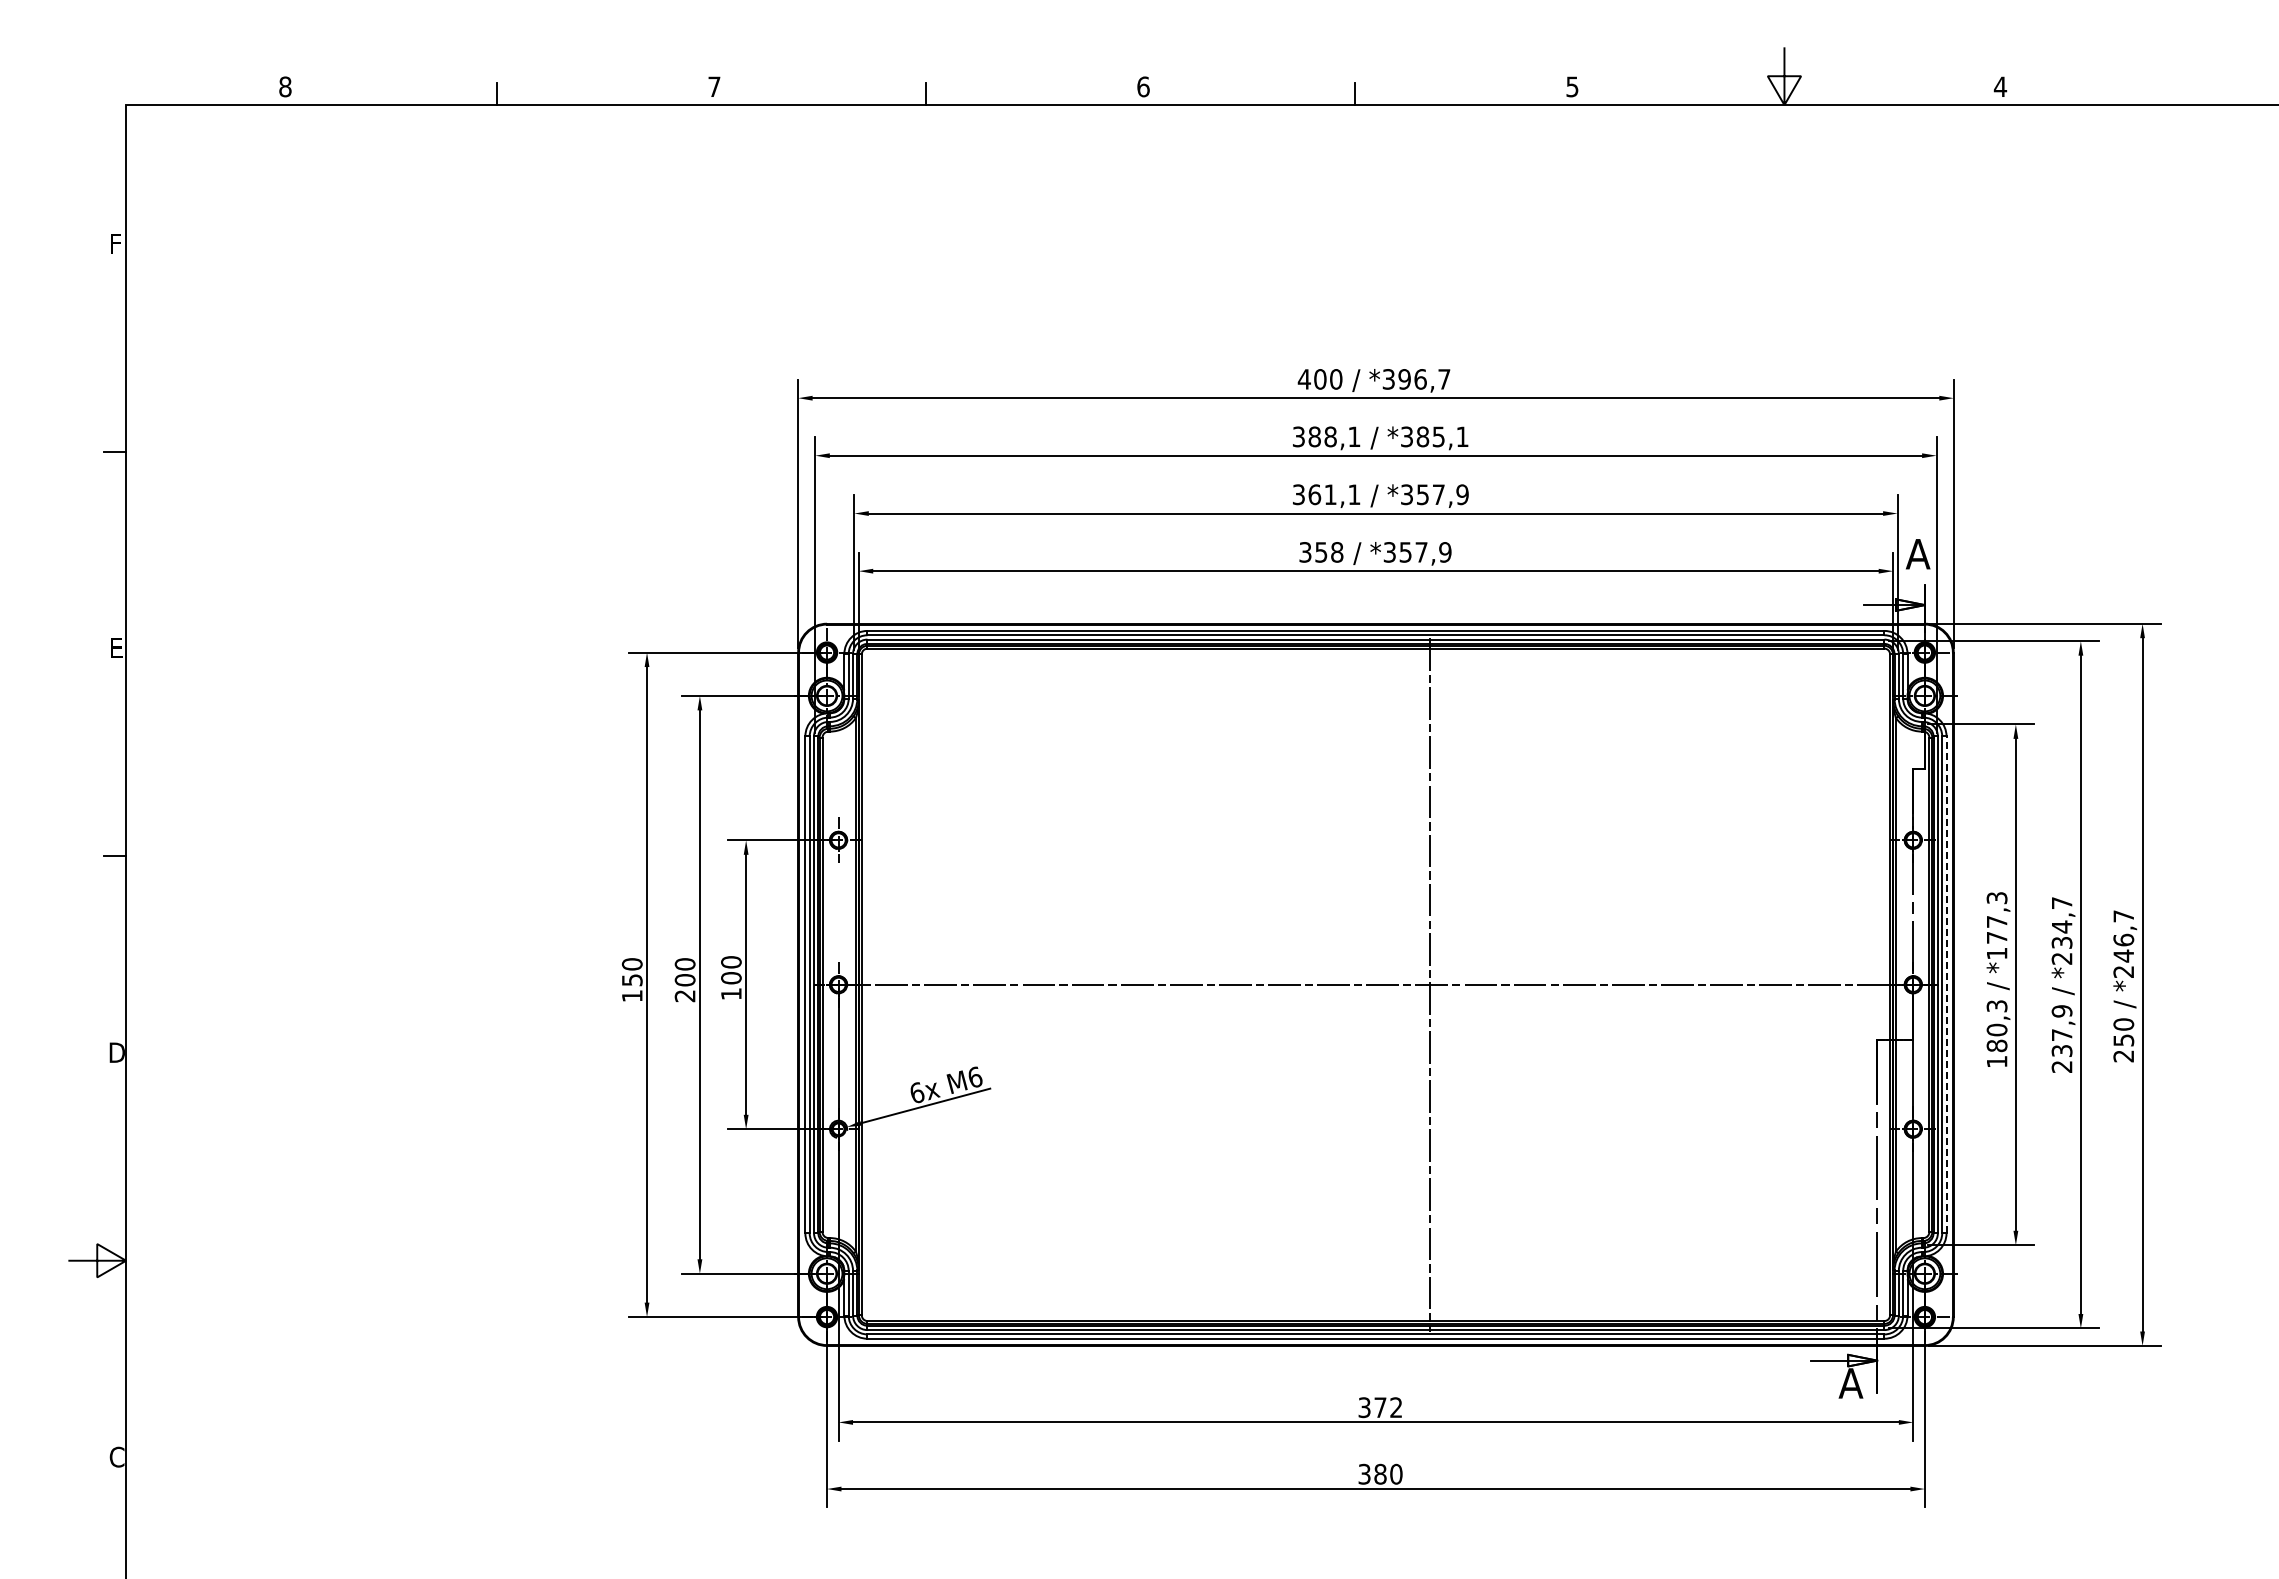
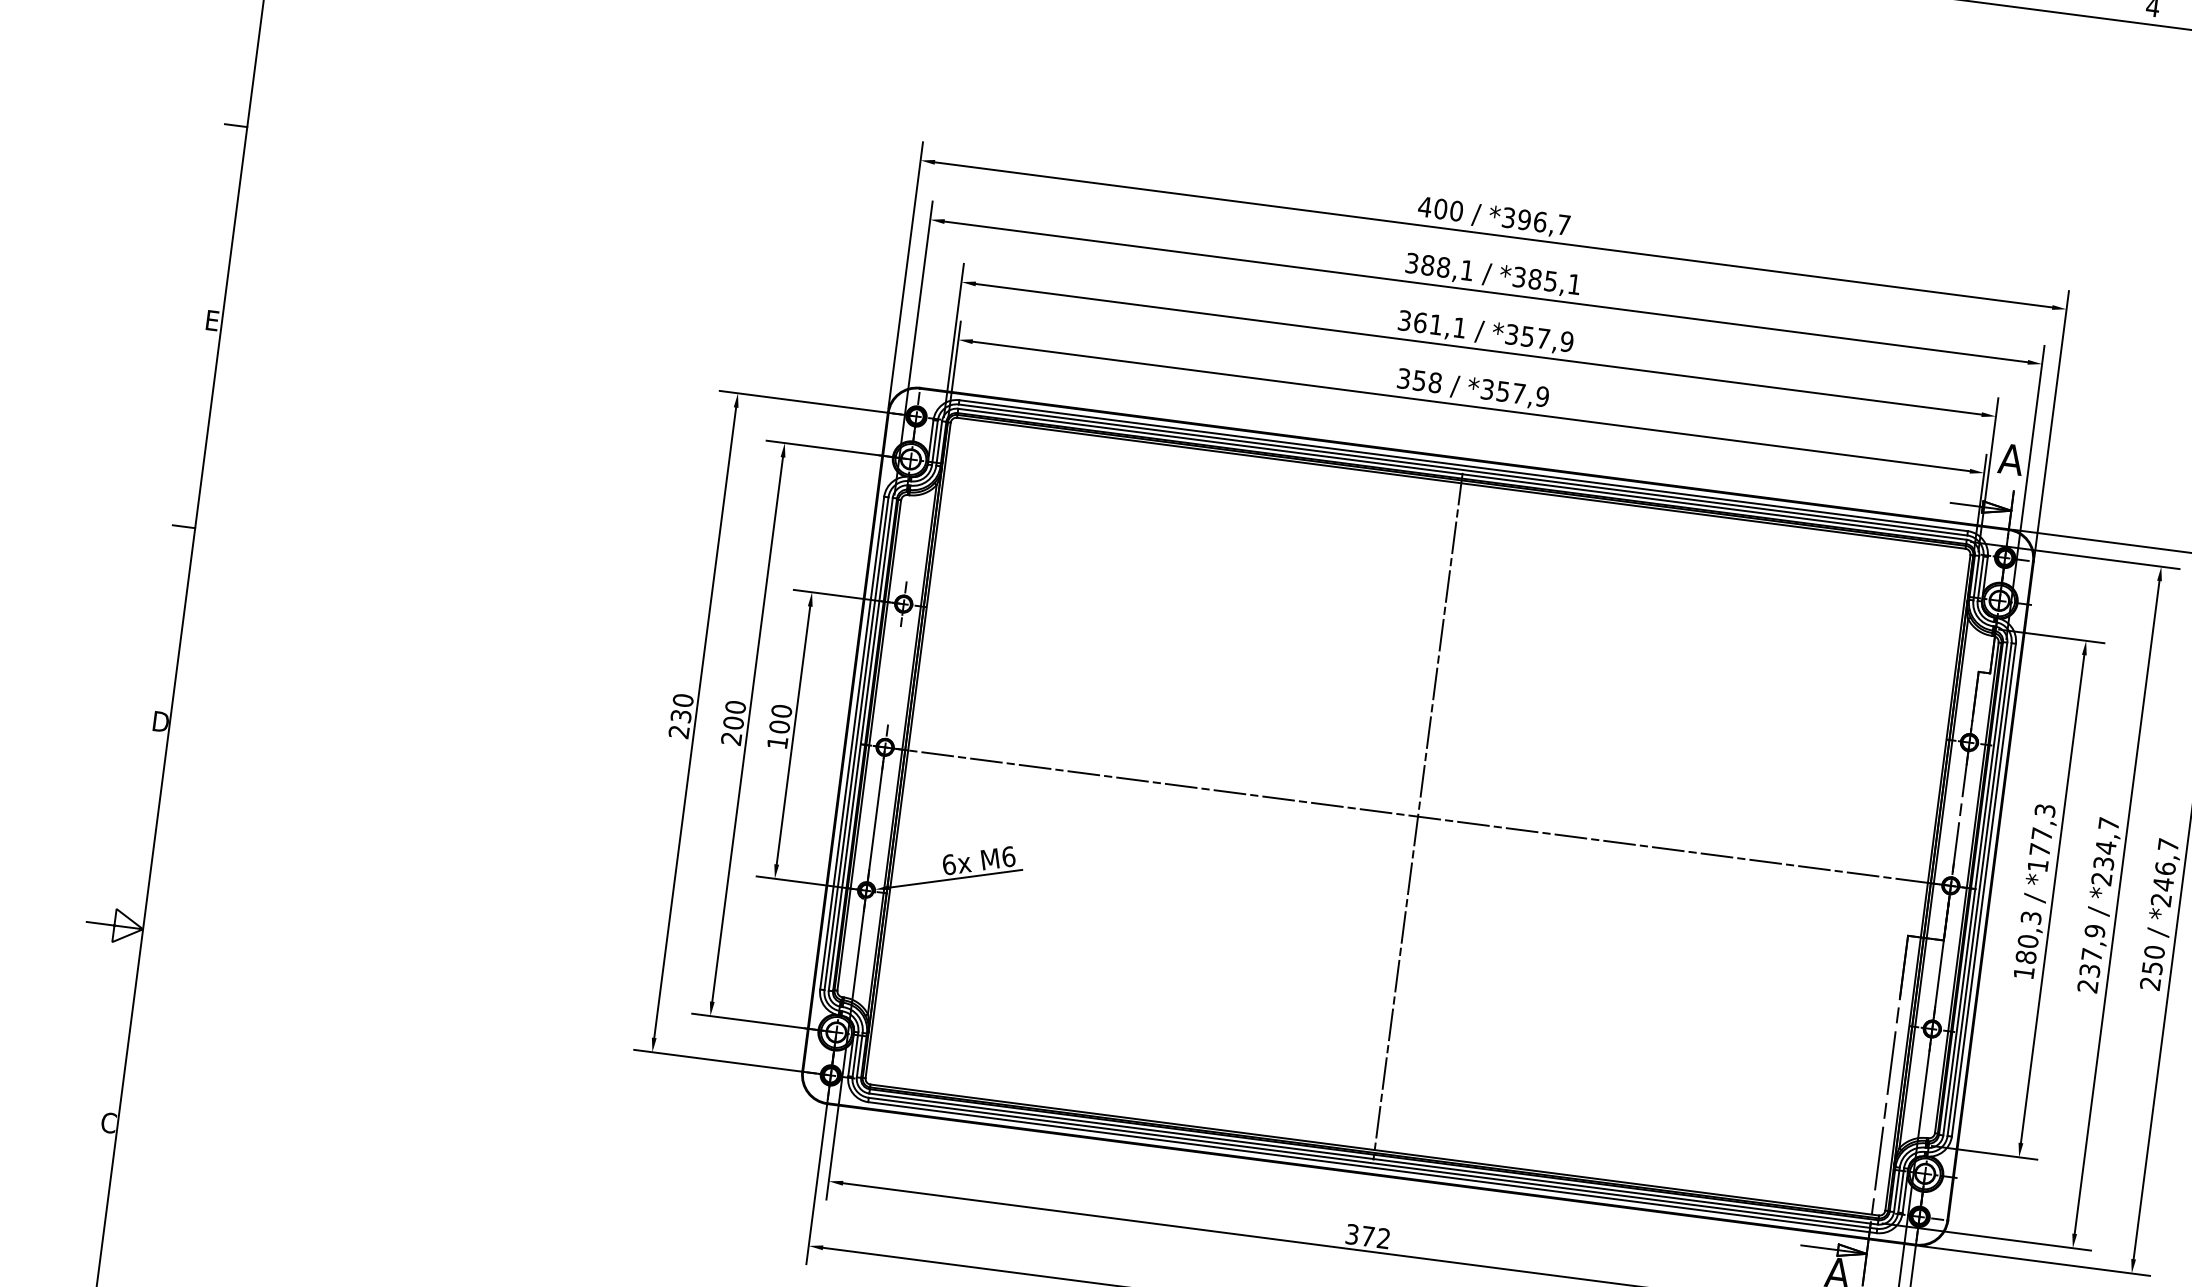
line: (1429, 984) -> (1417, 816), moved
line: (1946, 984) -> (1983, 889), dashed -> solid
text: (631, 988) -> (679, 724), 150 -> 230

